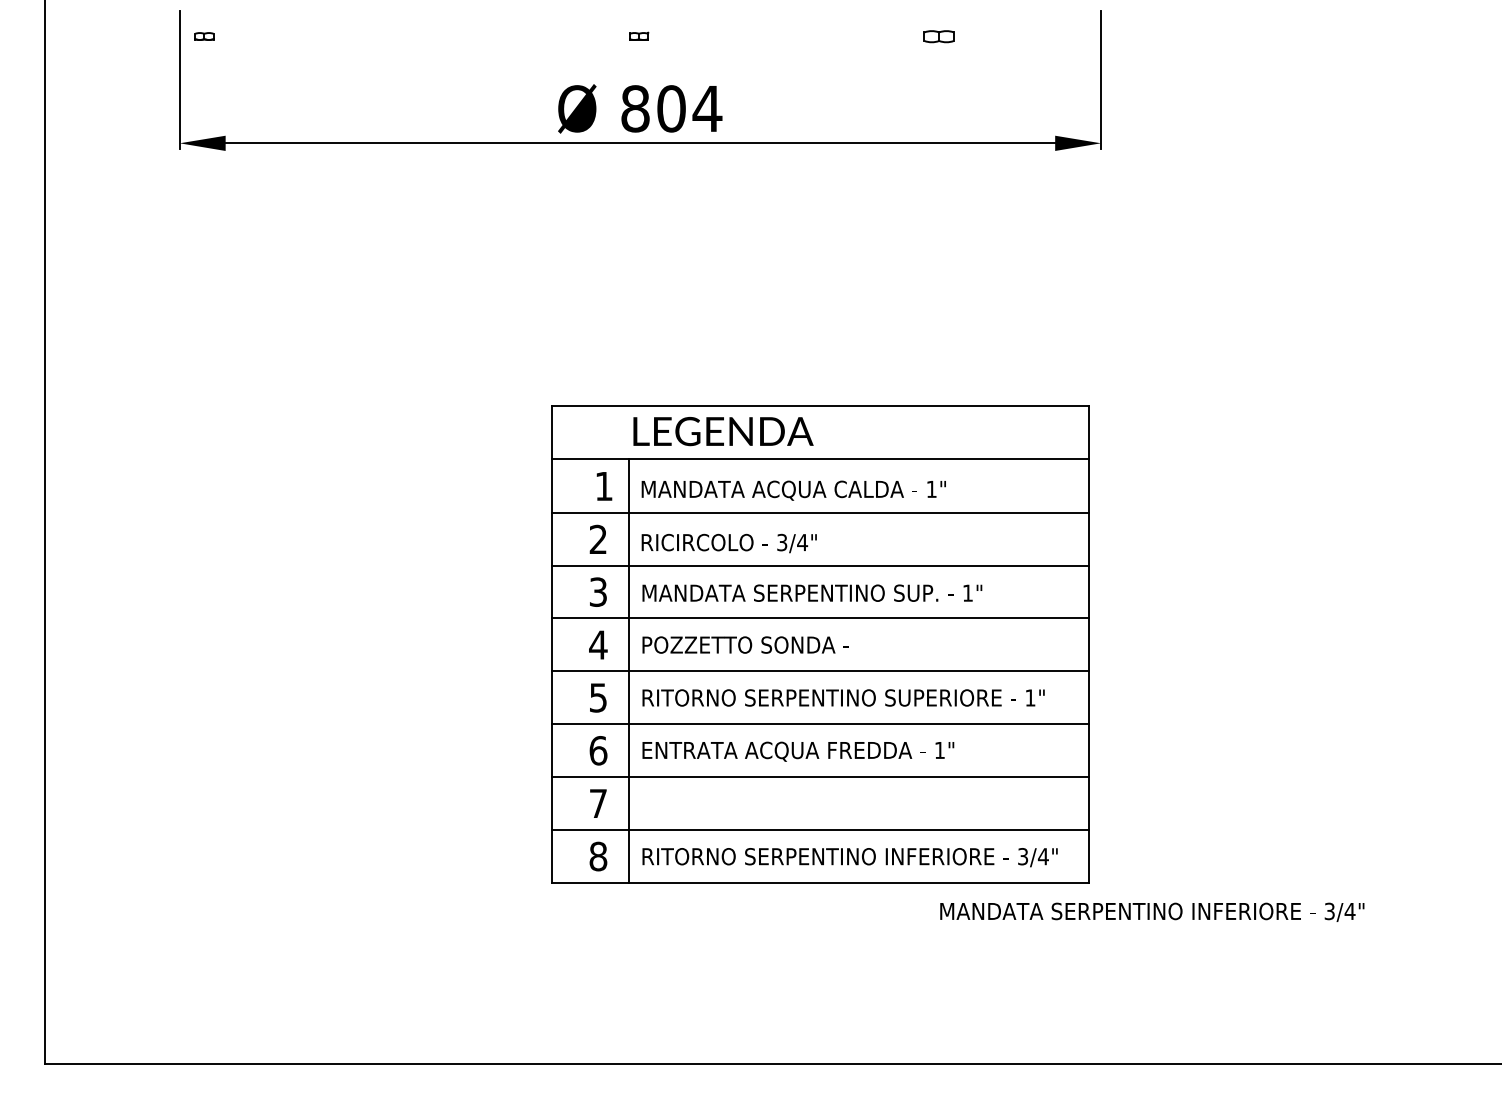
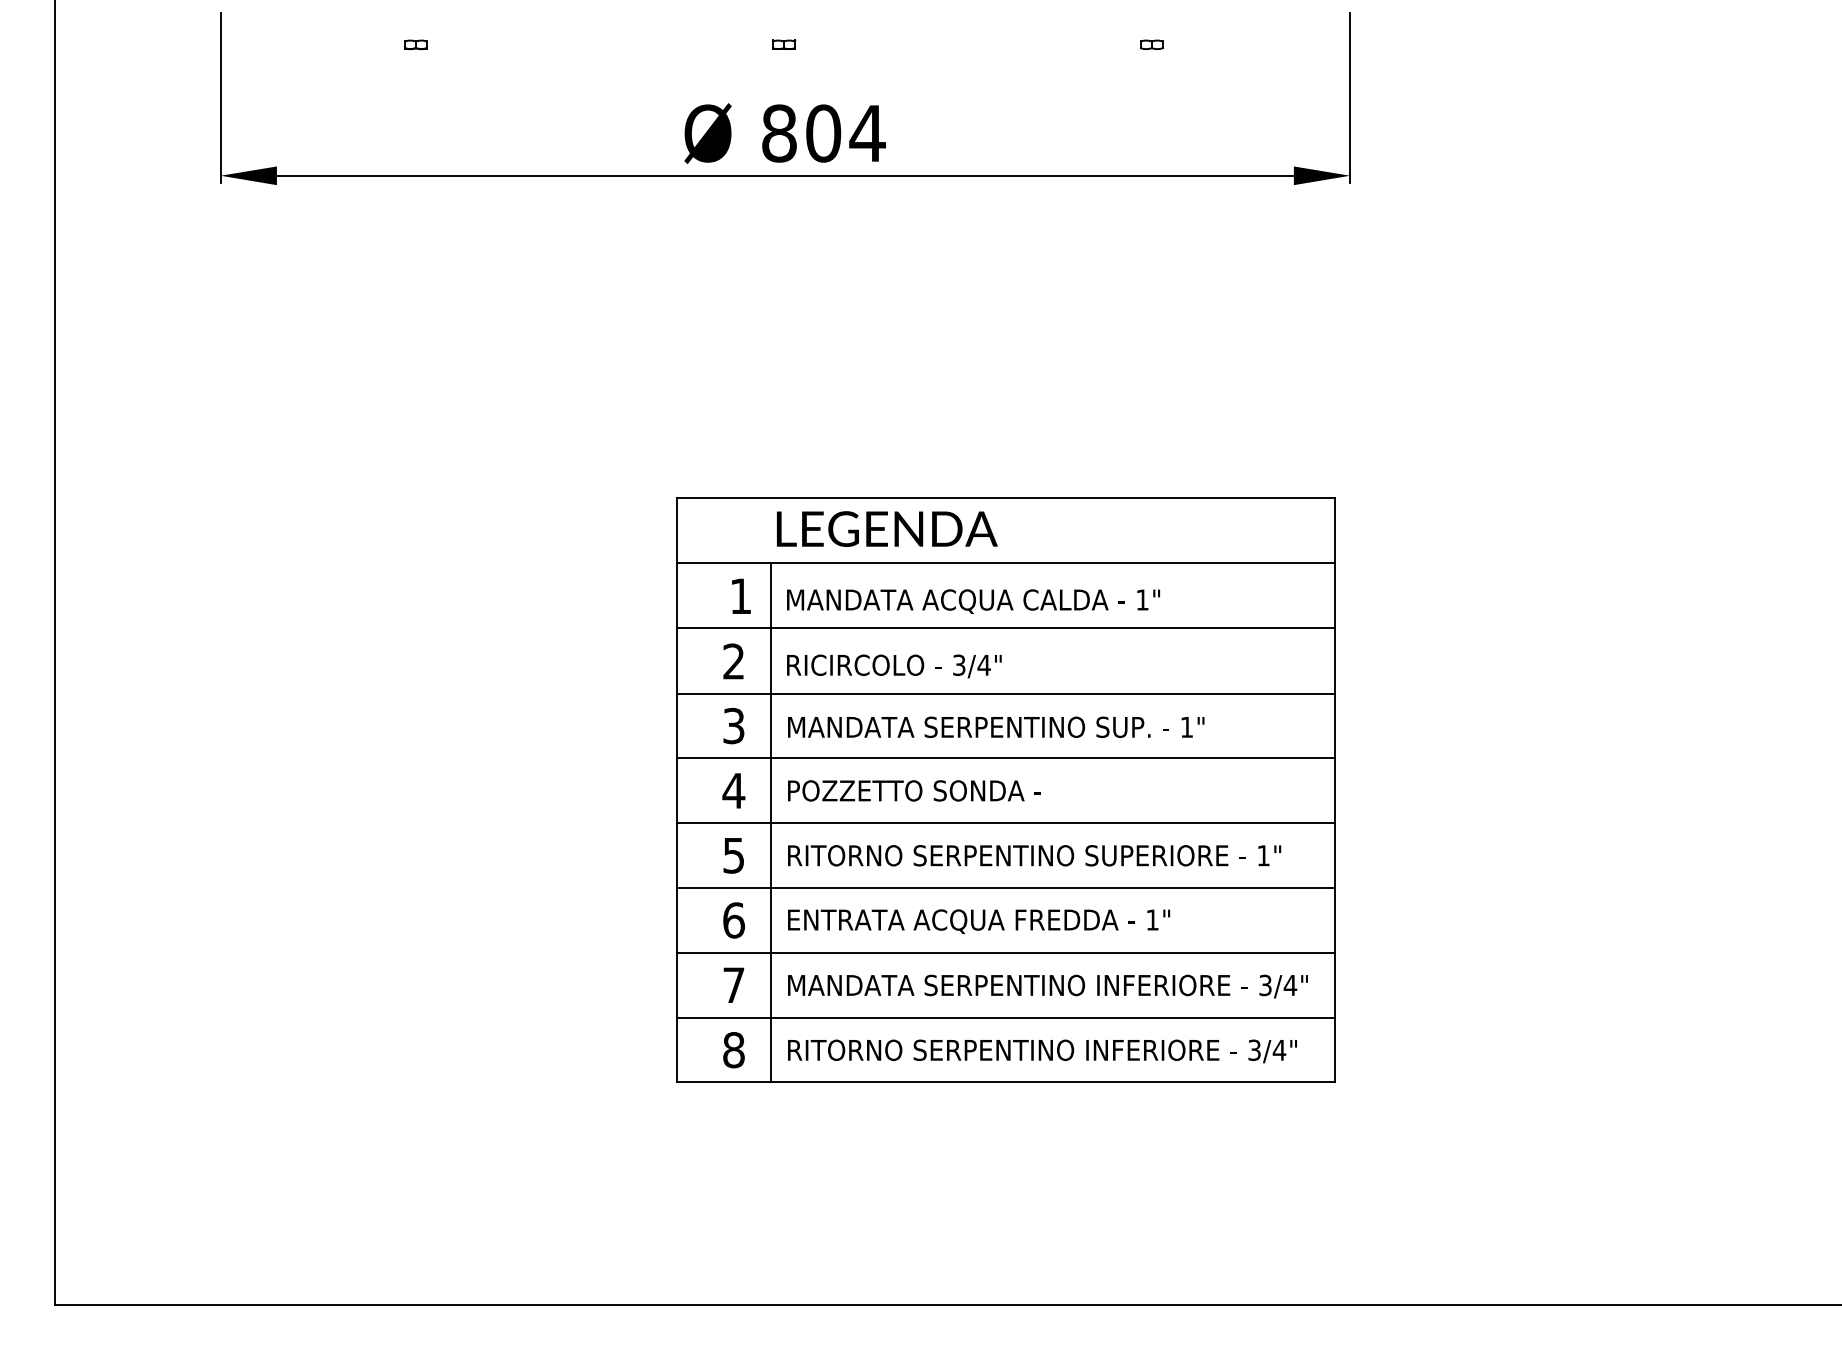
part: (204, 36) -> (415, 44), moved
part: (939, 36) -> (1151, 44), size x0.62
text: (1151, 912) -> (1047, 986), moved

